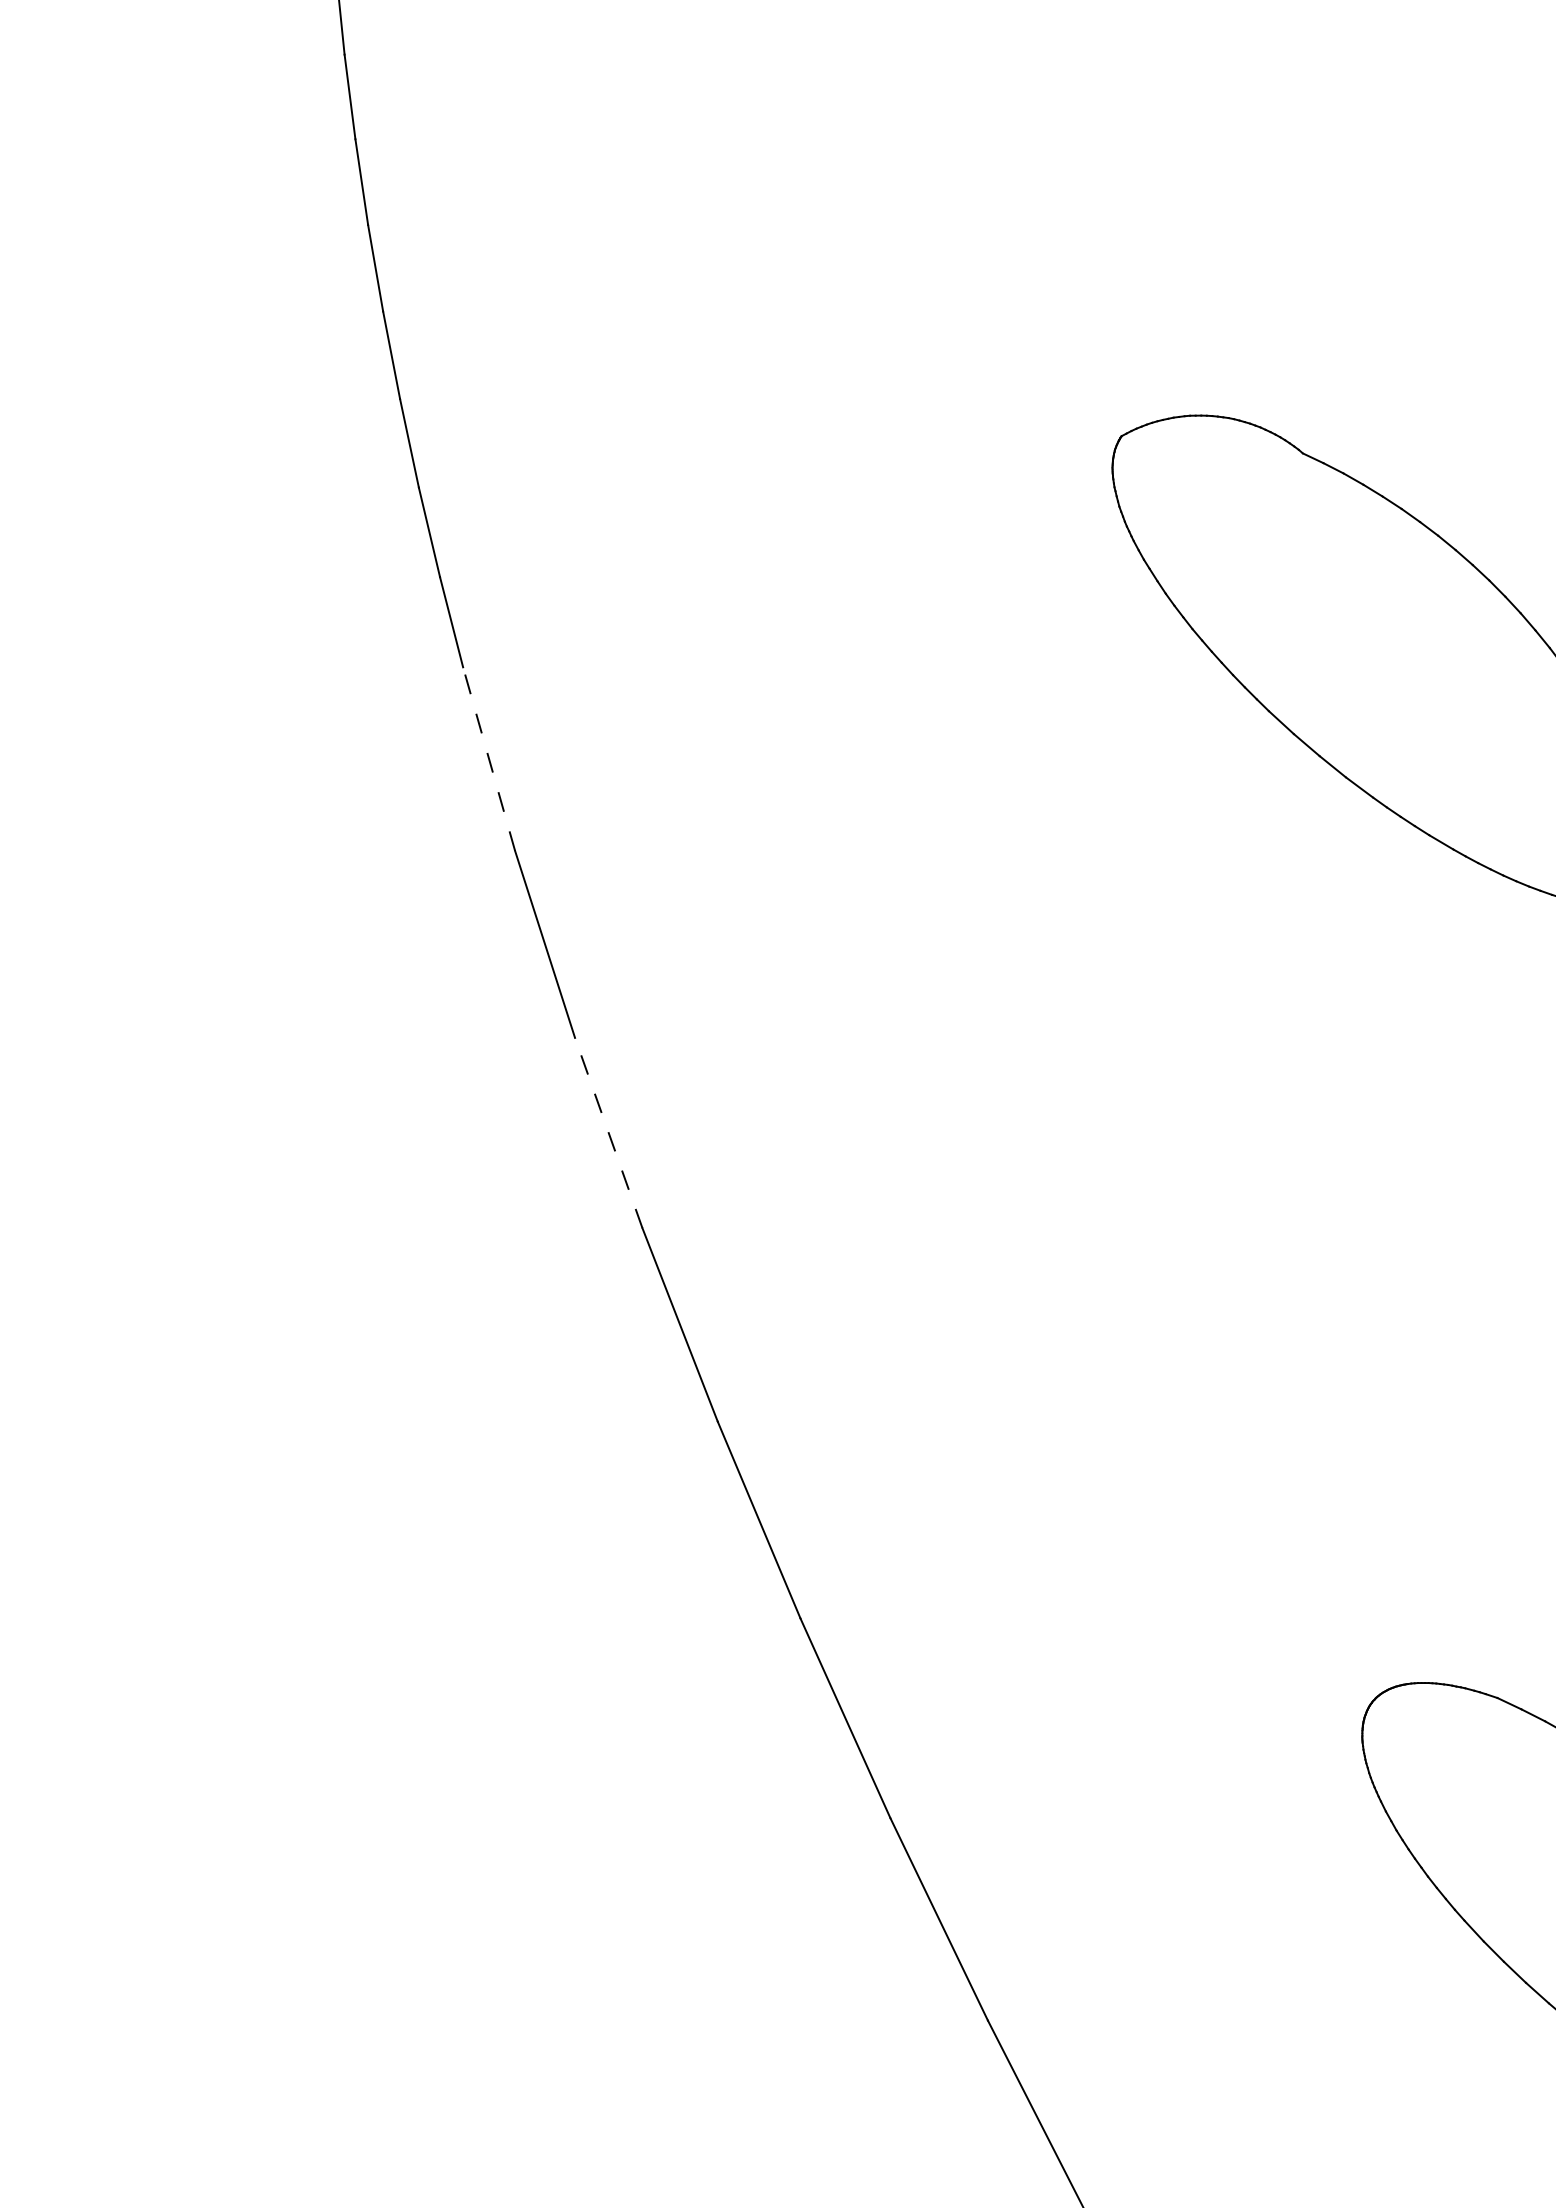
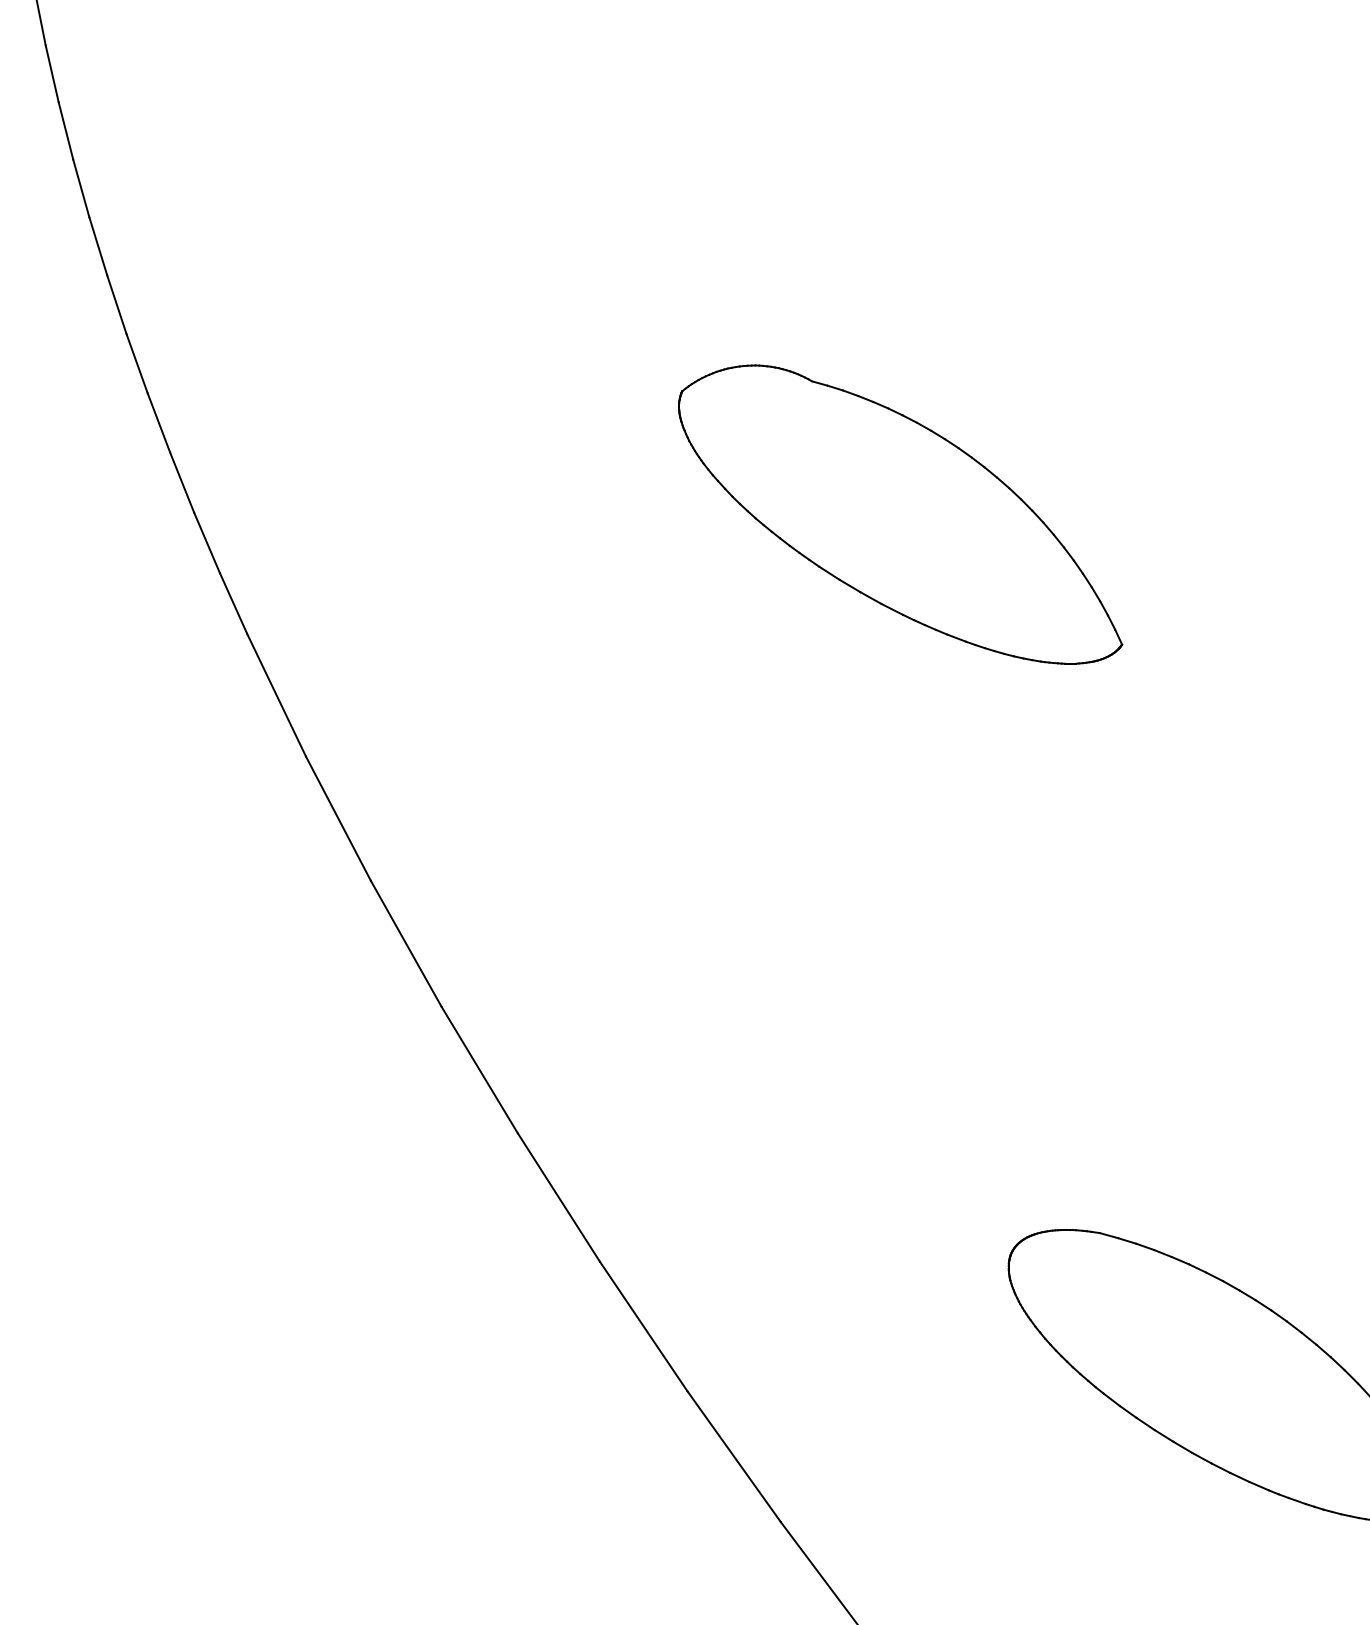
line: (489, 758) -> (276, 694), dashed -> solid
line: (607, 1132) -> (405, 943), dashed -> solid

